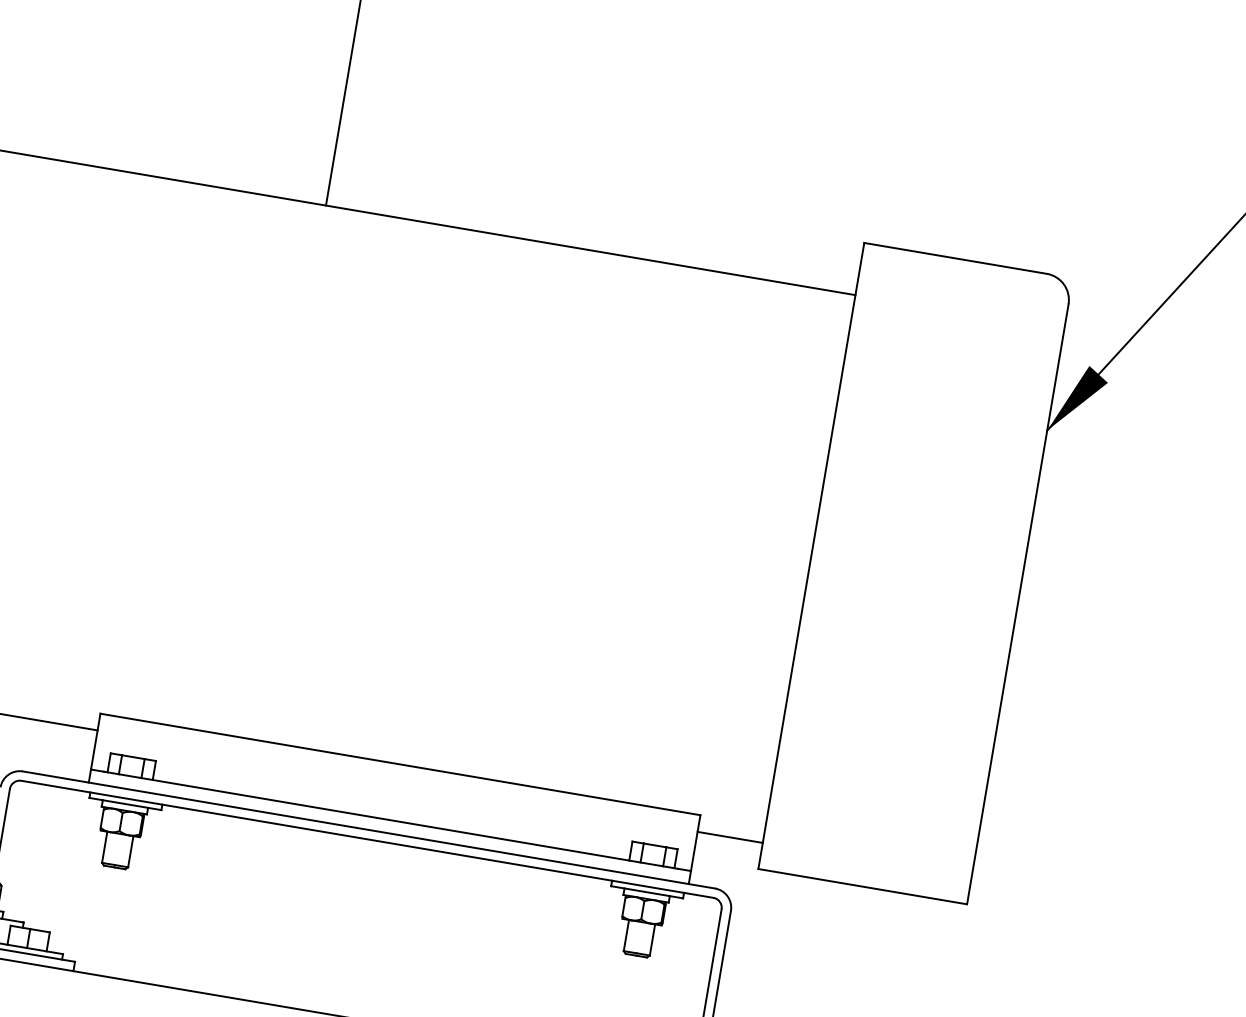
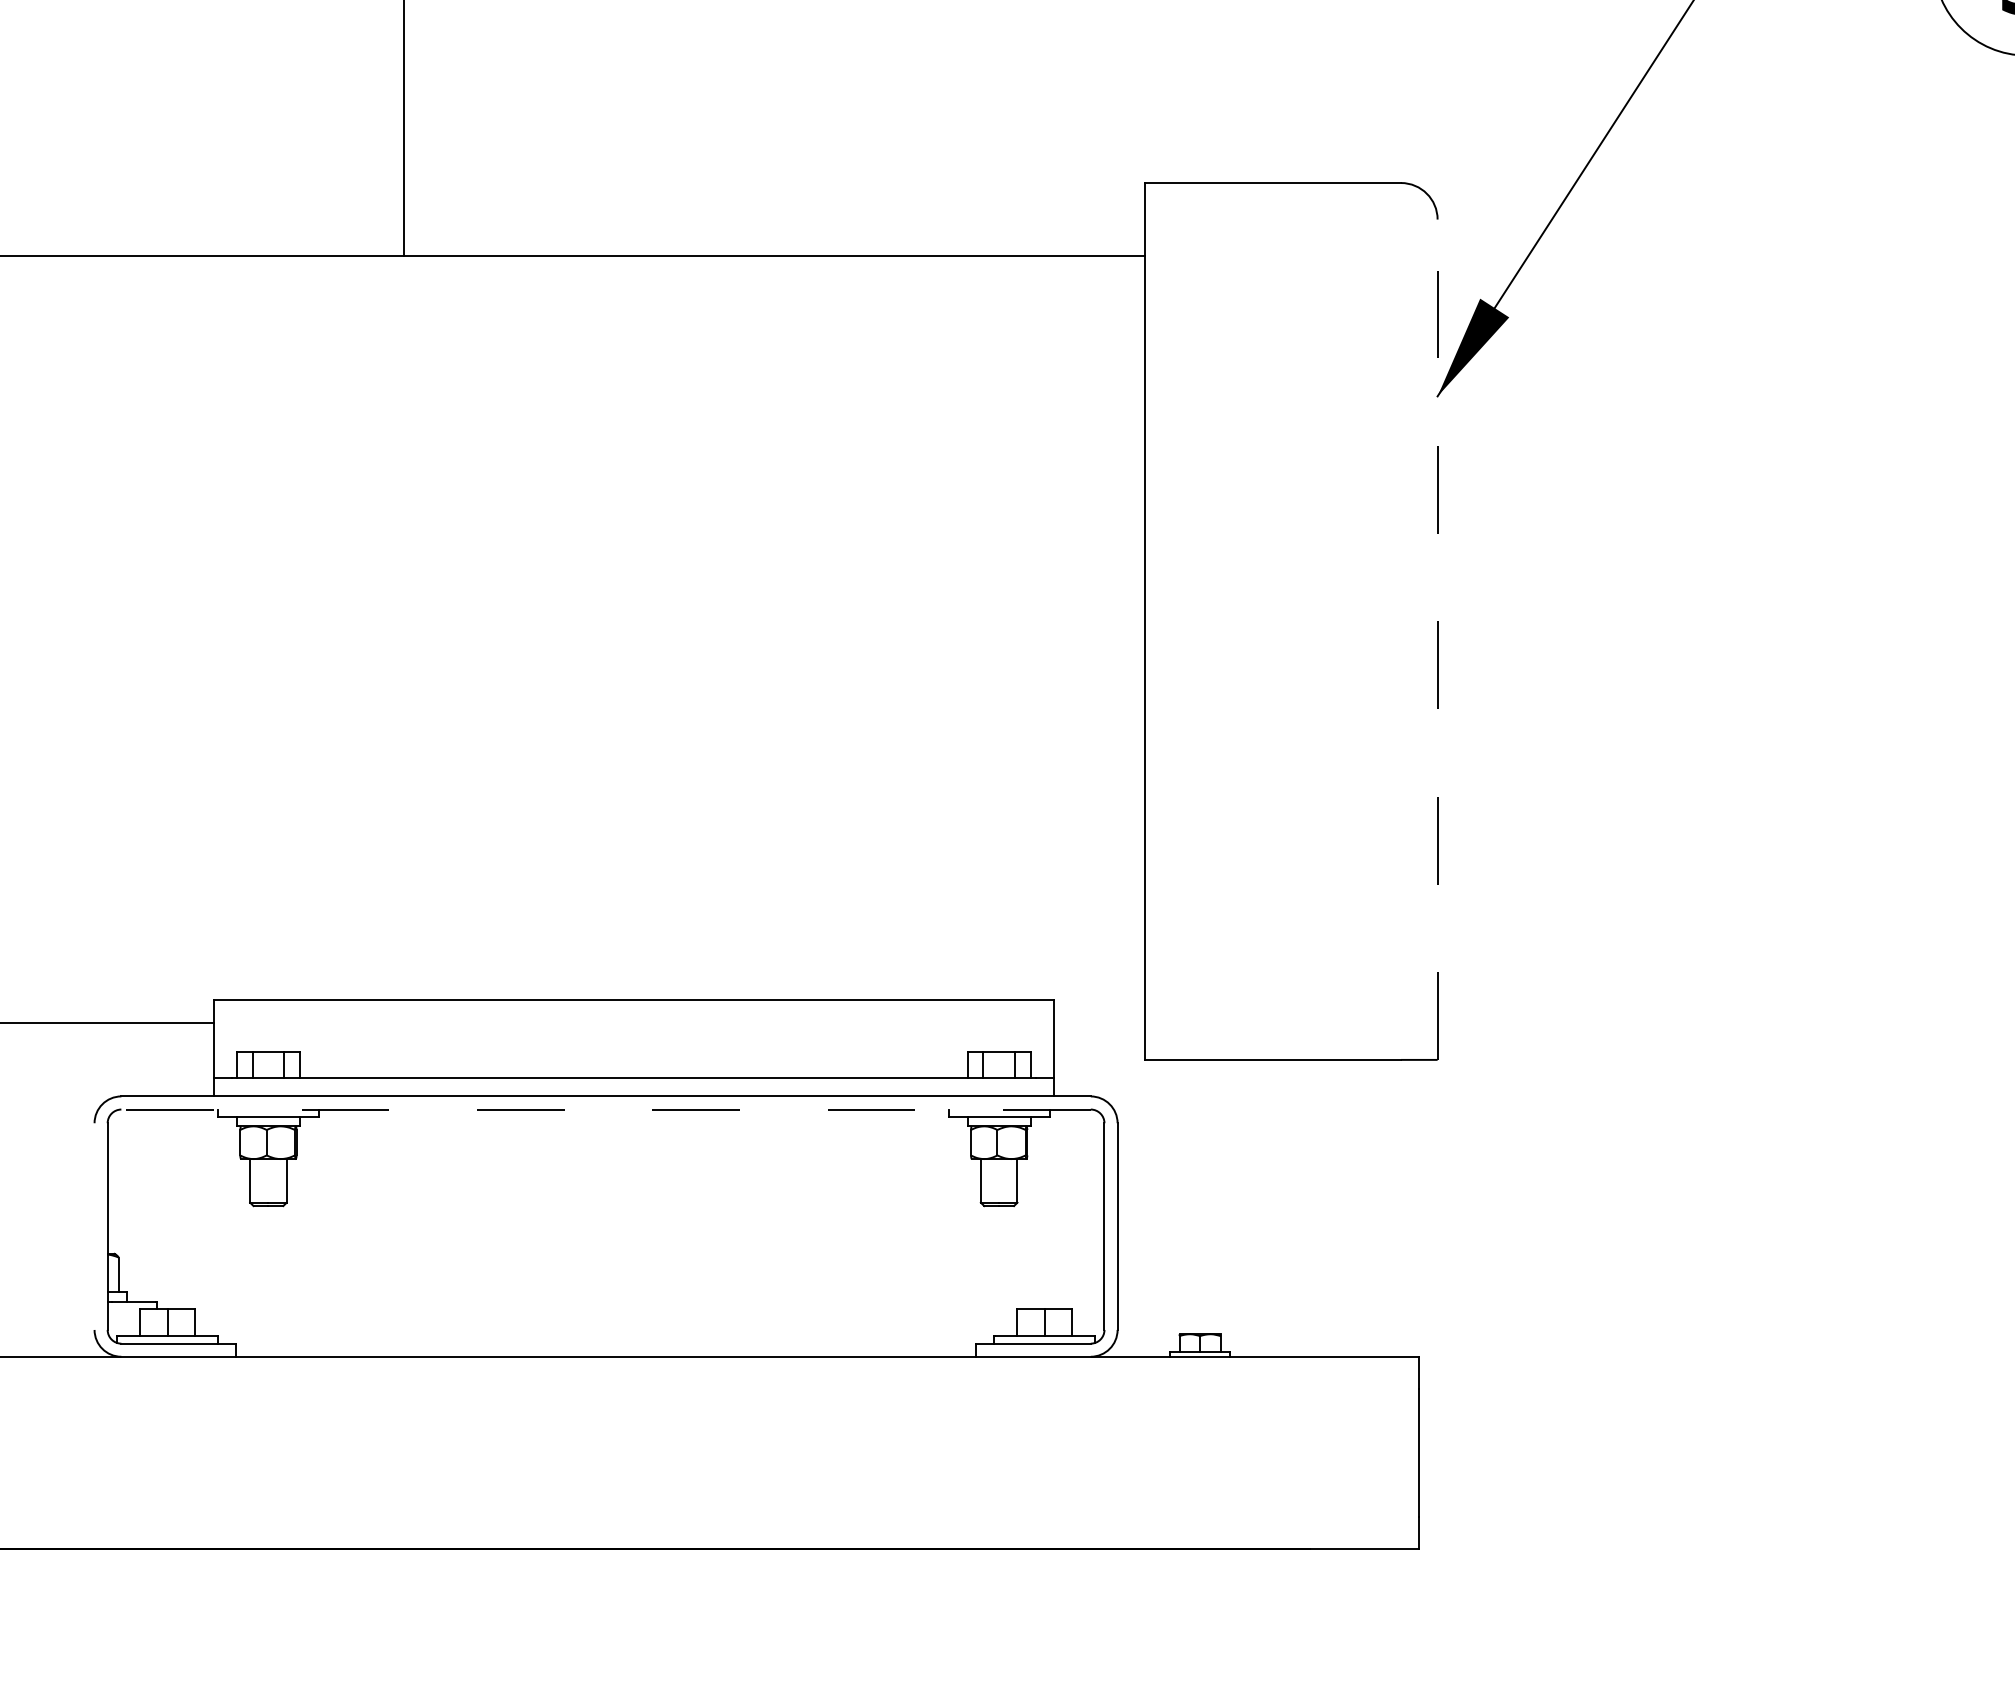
line: (1017, 604) -> (1437, 639), solid -> dashed
line: (730, 837) -> (1099, 1023), removed
line: (367, 839) -> (606, 1109), solid -> dashed

